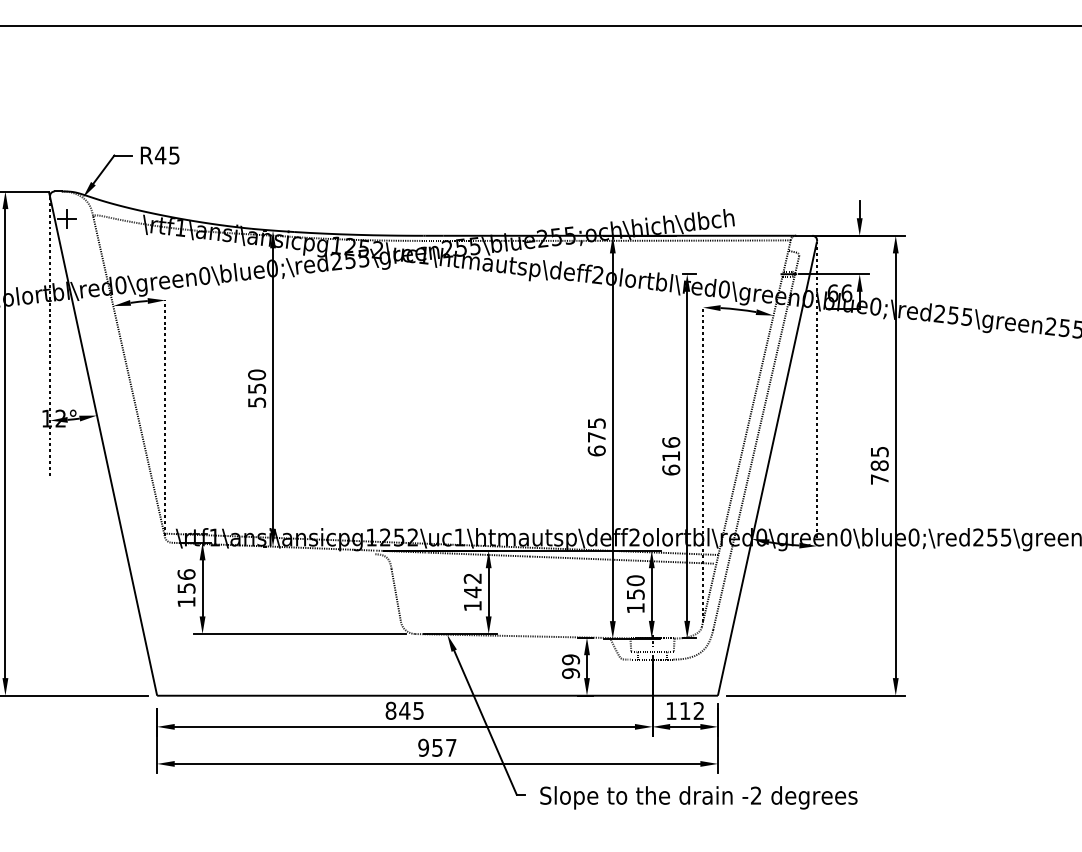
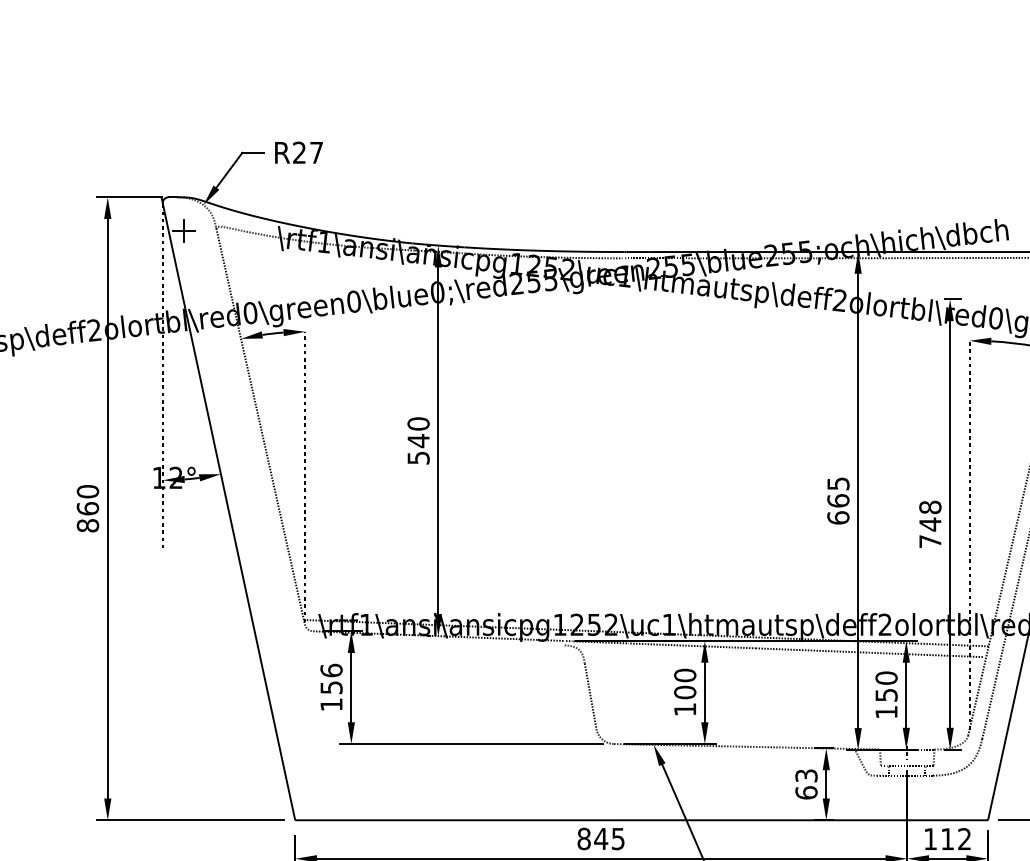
text: (166, 155) -> (306, 152), R45 -> R27
text: (257, 388) -> (419, 440), 550 -> 540
text: (596, 436) -> (838, 499), 675 -> 665
text: (671, 456) -> (930, 524), 616 -> 748
text: (472, 585) -> (684, 684), 142 -> 100
text: (570, 666) -> (805, 784), 99 -> 63

